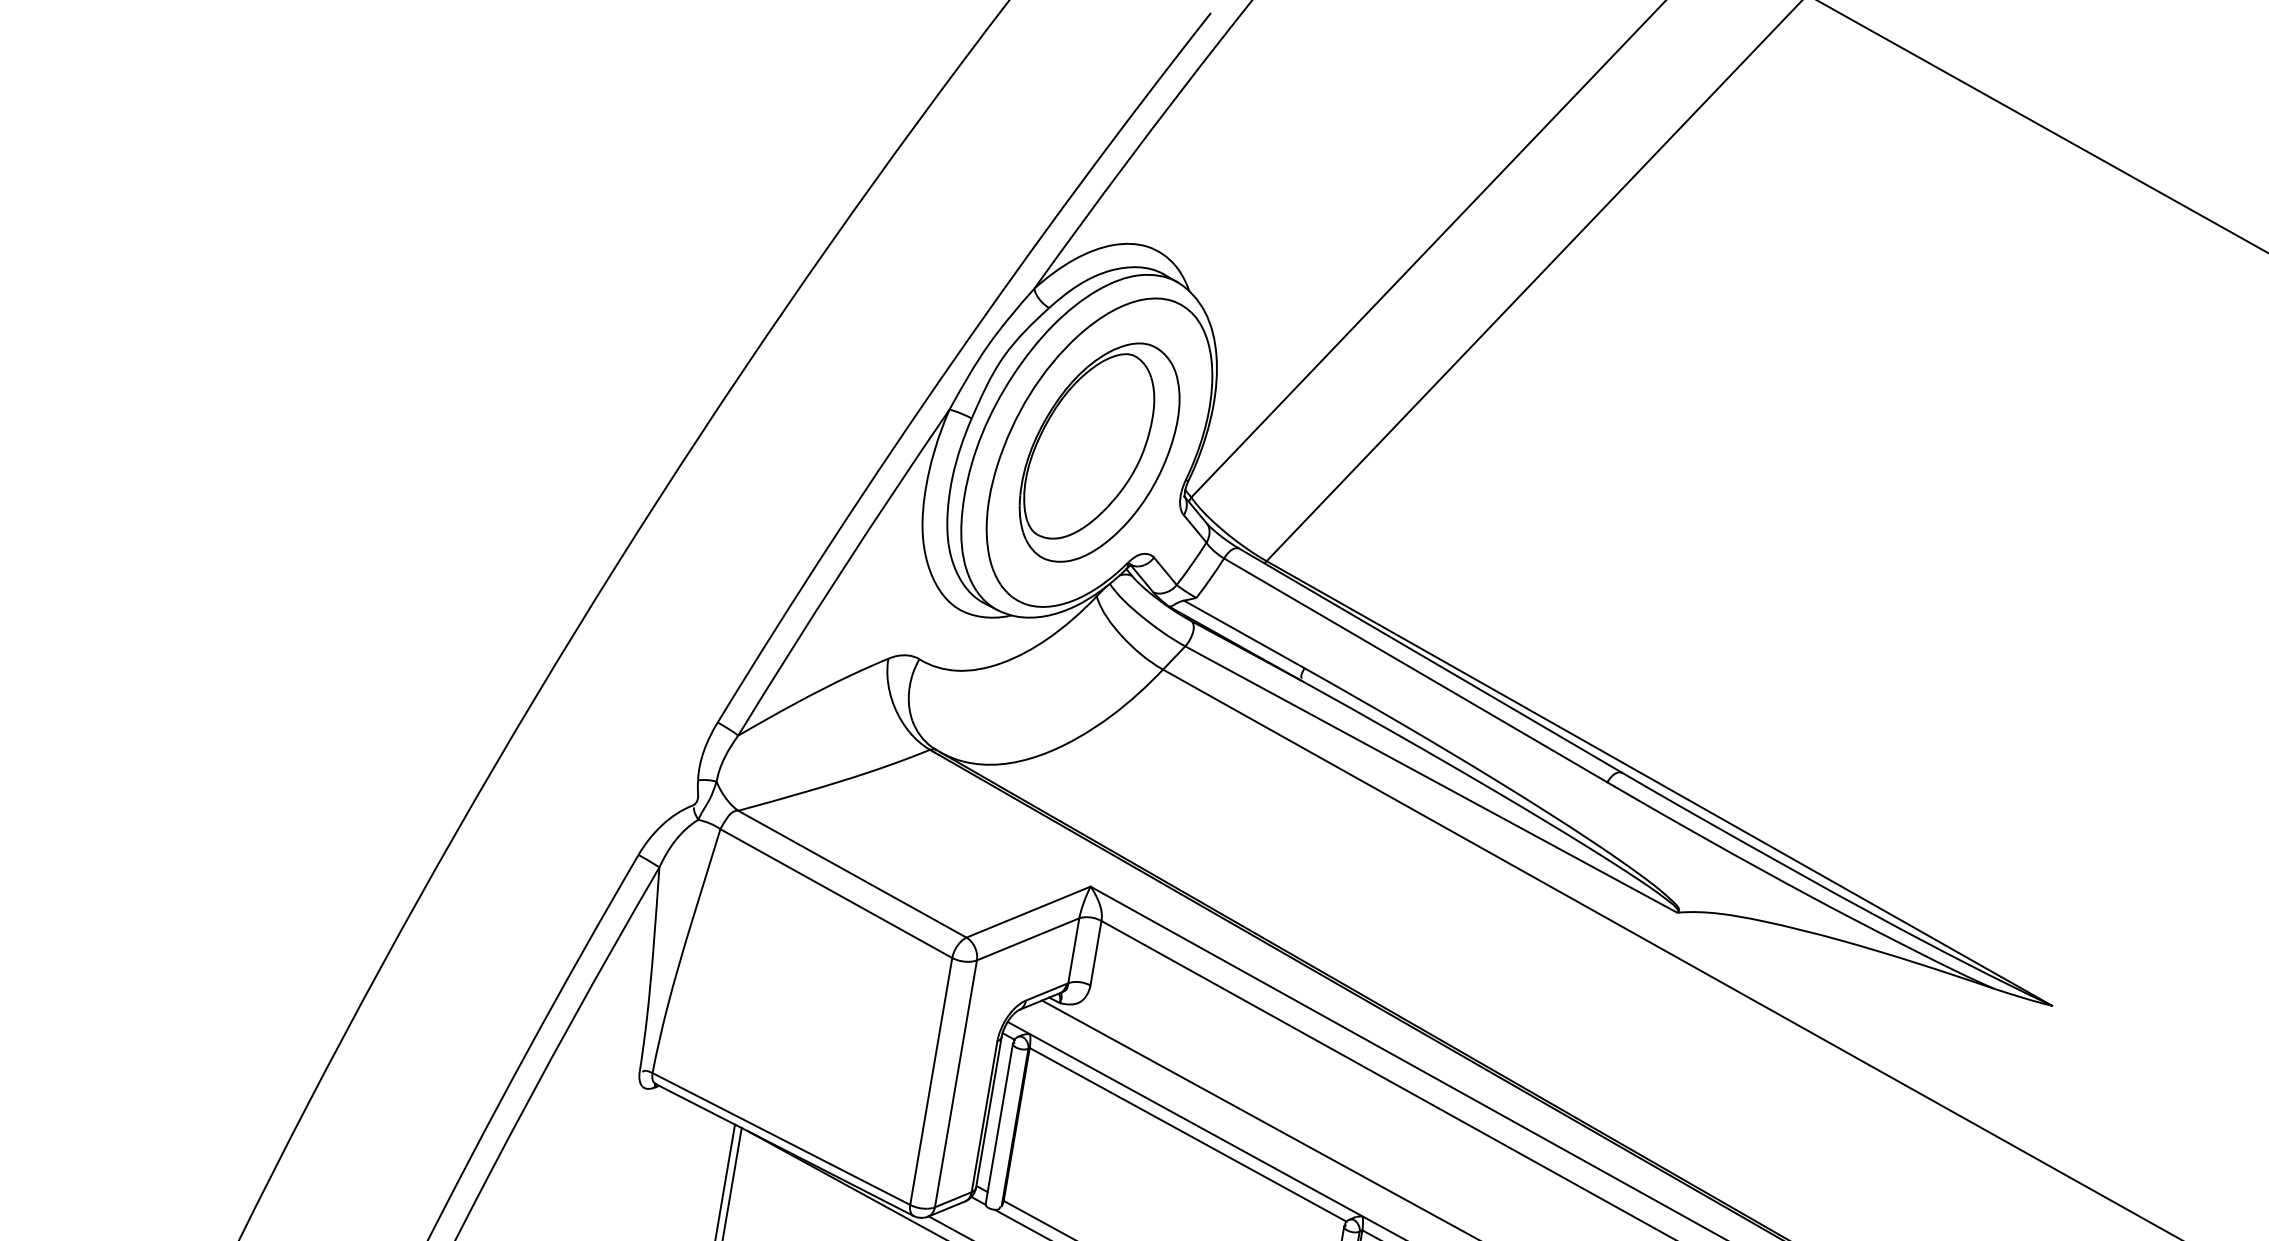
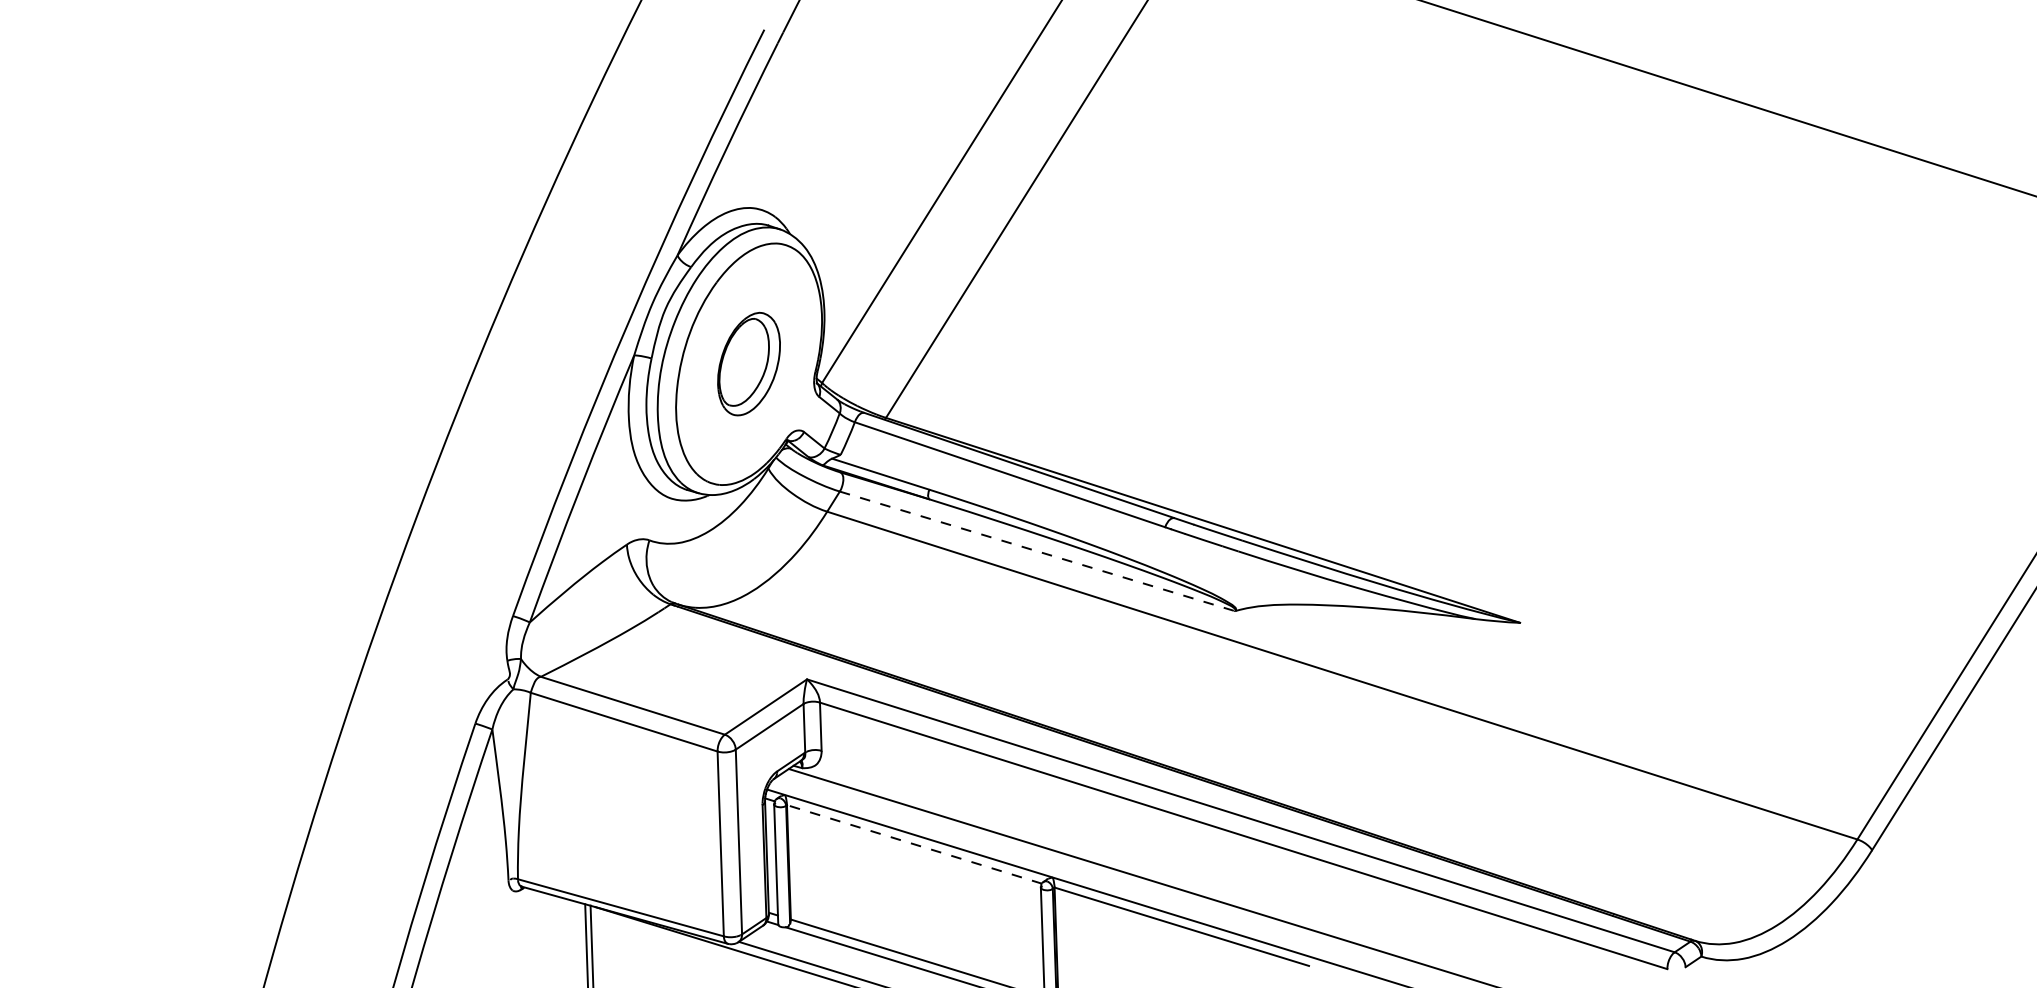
part: (1098, 451) -> (748, 363), size x0.6
line: (1431, 779) -> (1037, 551), solid -> dashed
line: (1188, 1134) -> (914, 844), solid -> dashed

